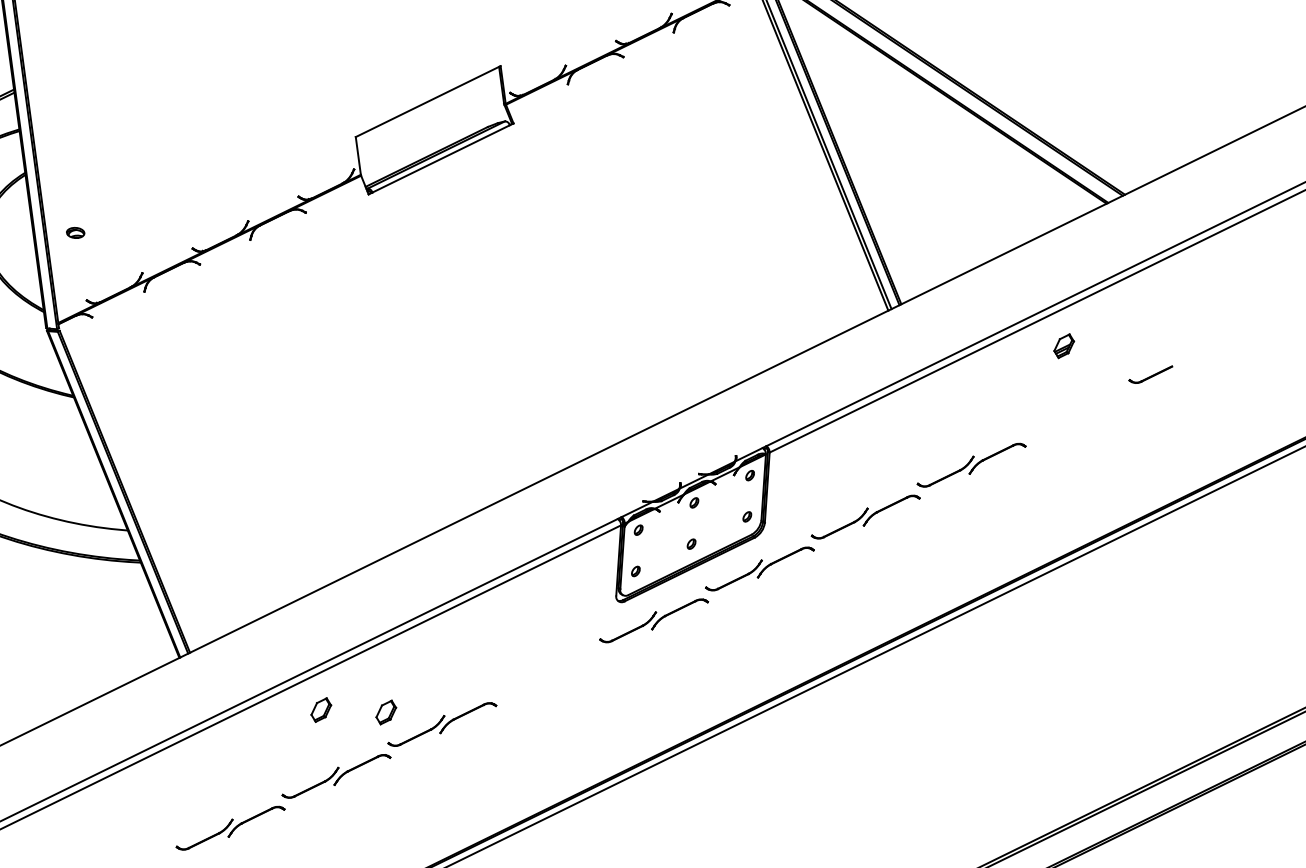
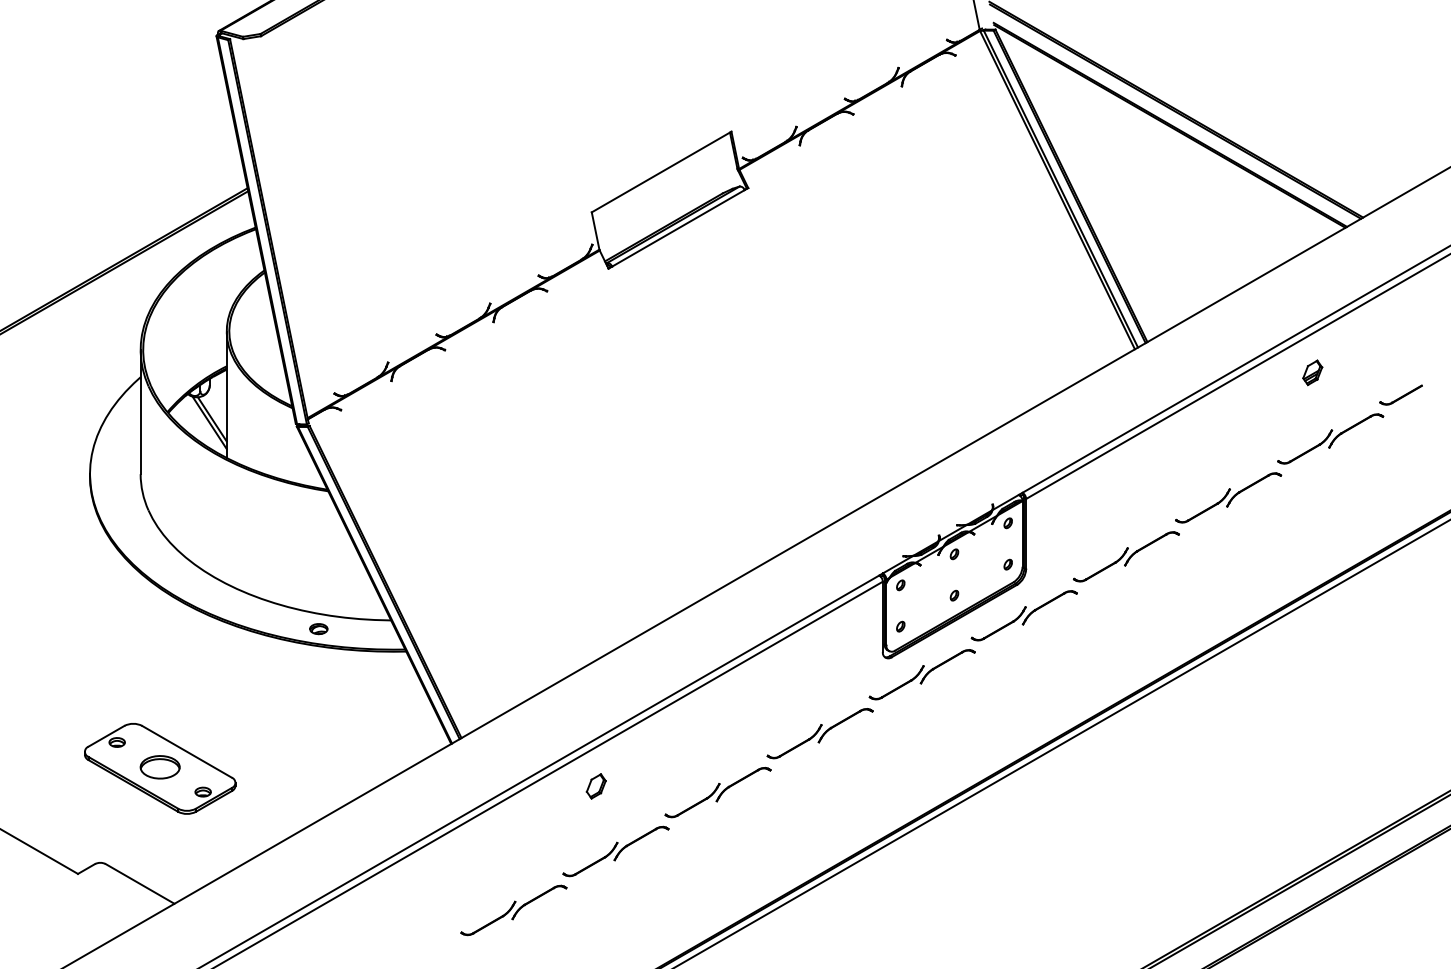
part: (75, 233) -> (318, 629), moved
part: (1077, 412) -> (1330, 438), added
part: (547, 672) -> (819, 733), added
part: (385, 712) -> (660, 784), removed

